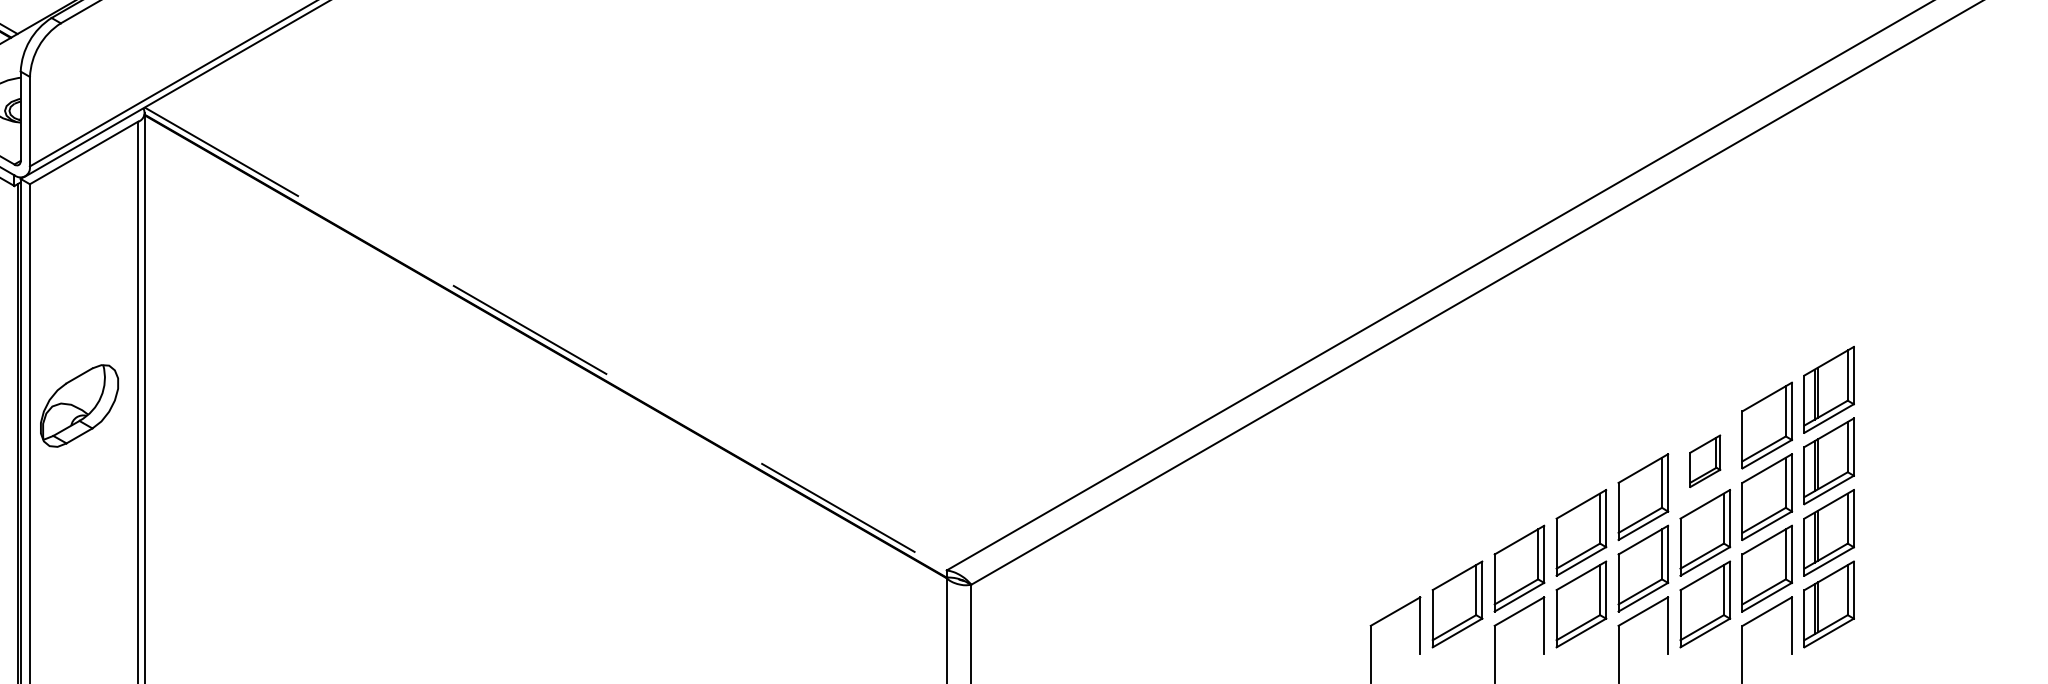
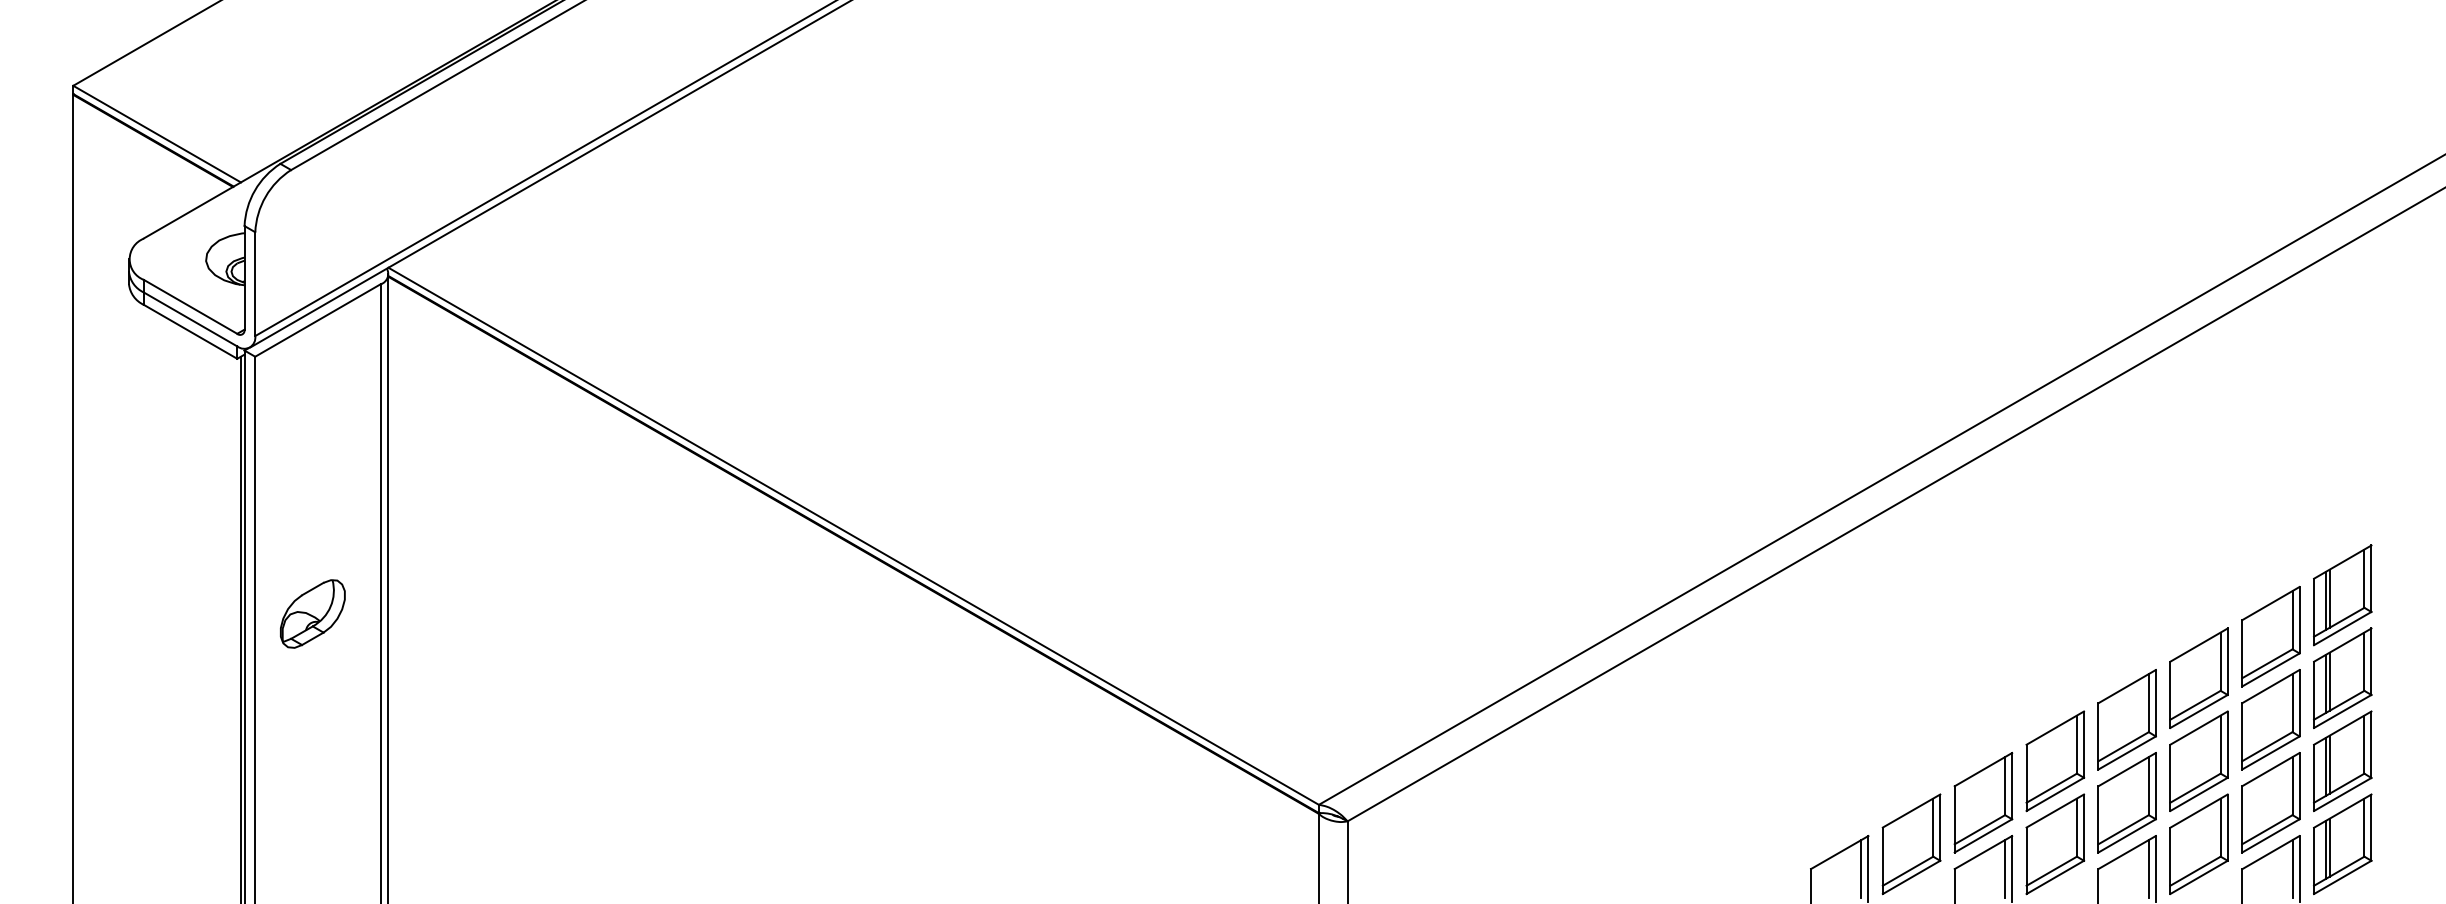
line: (546, 339) -> (854, 536), dashed -> solid
part: (79, 405) -> (312, 613), size x0.71
part: (1704, 460) -> (2198, 677), size x1.67
line: (1414, 626) -> (1861, 869), added
line: (1538, 626) -> (2005, 869), added
line: (1661, 626) -> (2148, 869), added
line: (1785, 626) -> (2292, 869), added

